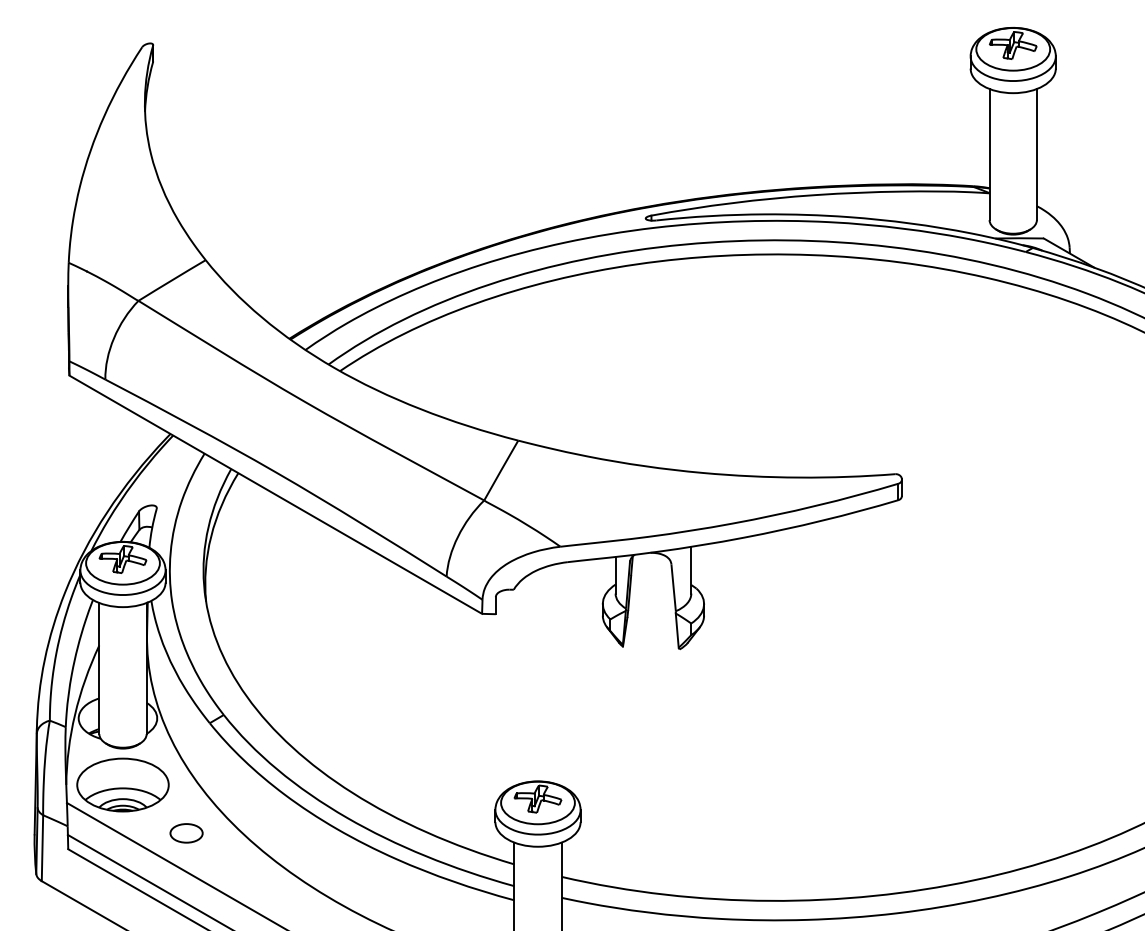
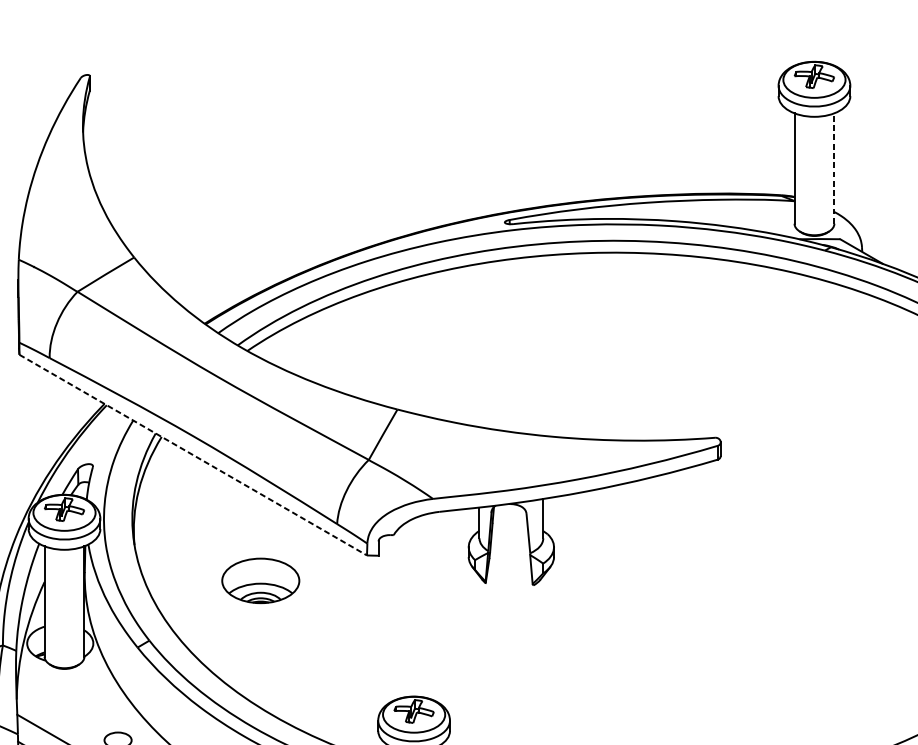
line: (1036, 154) -> (834, 168), solid -> dashed
line: (276, 495) -> (193, 455), solid -> dashed
part: (122, 784) -> (260, 580), moved

